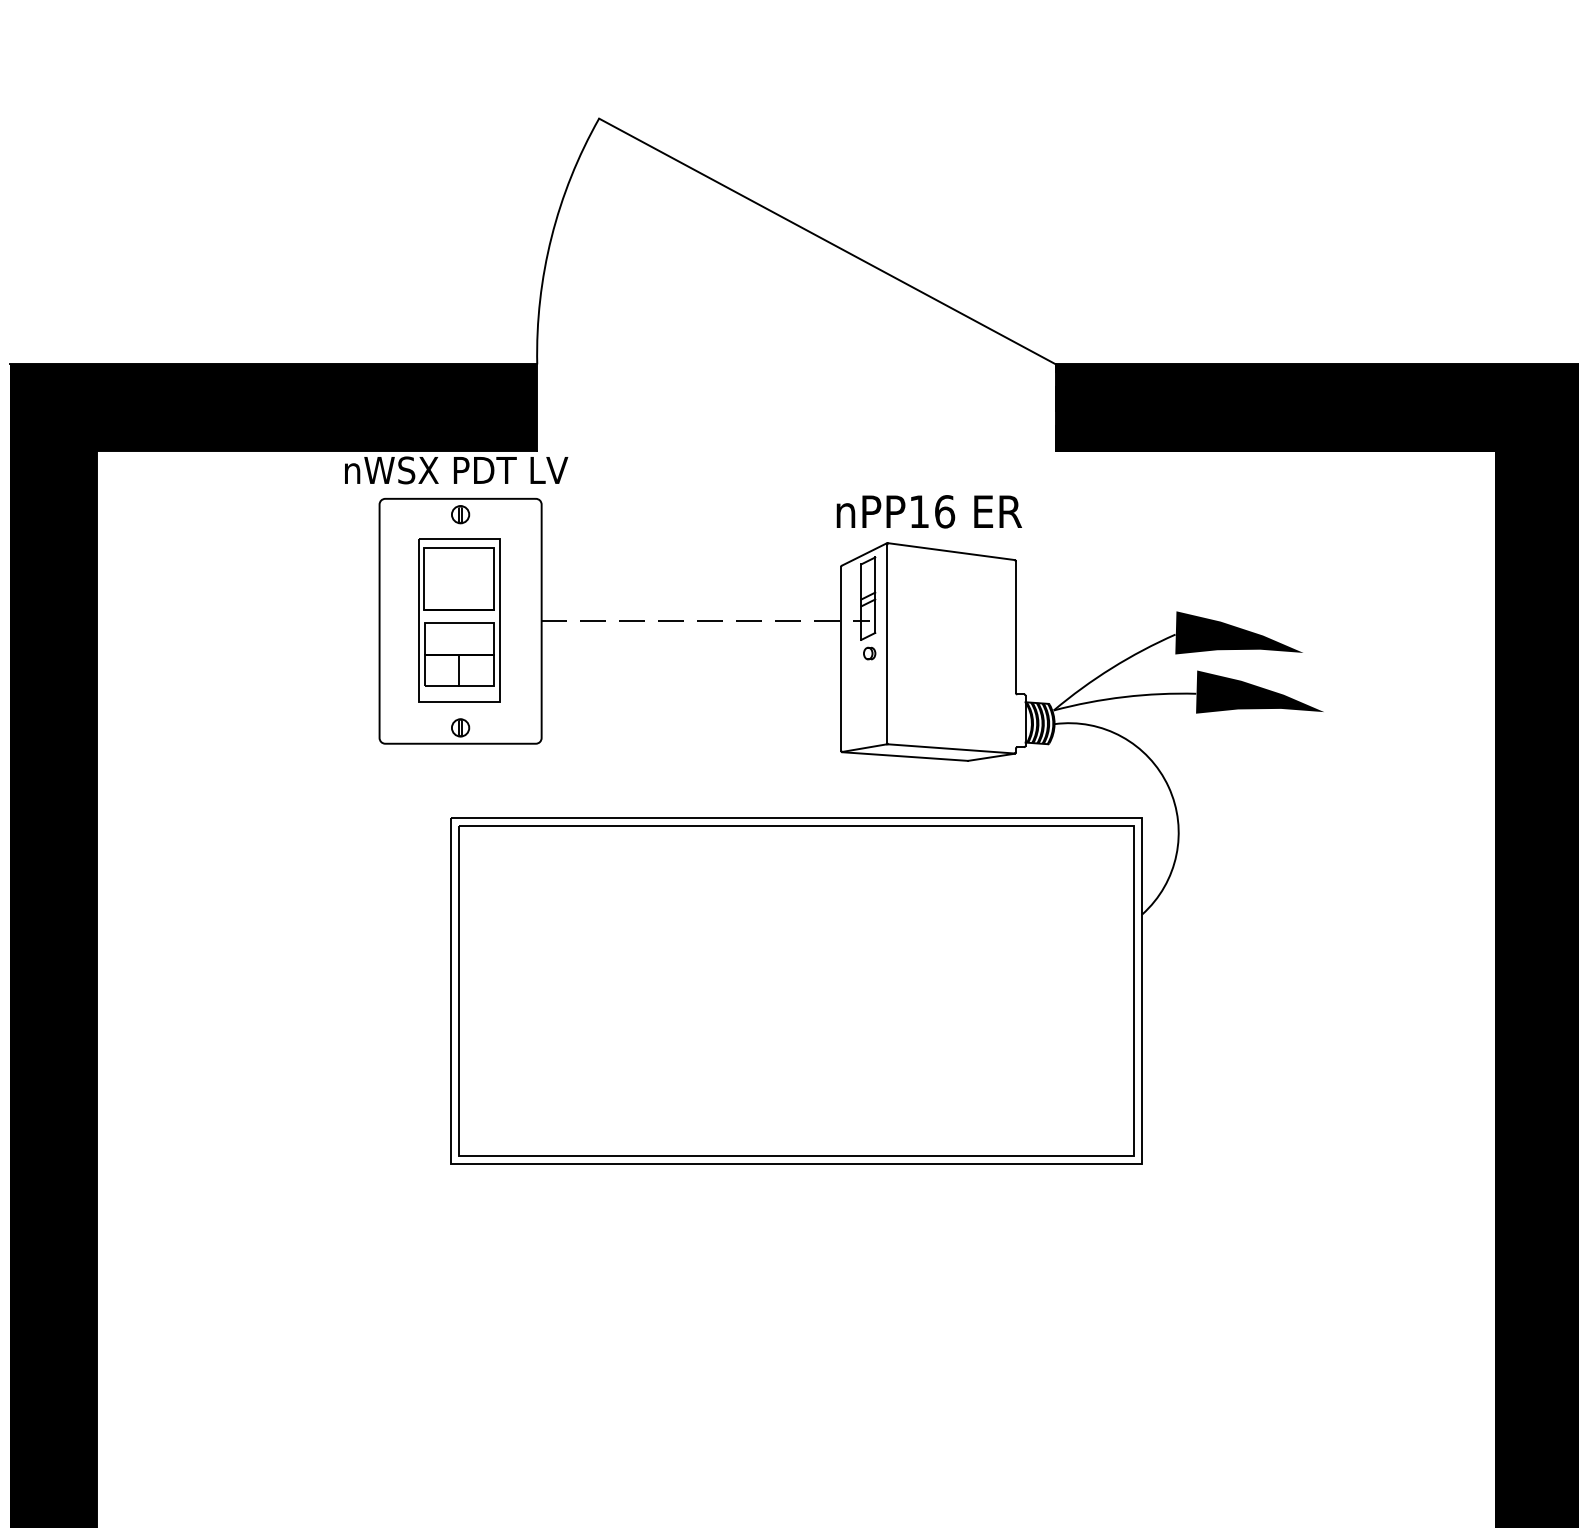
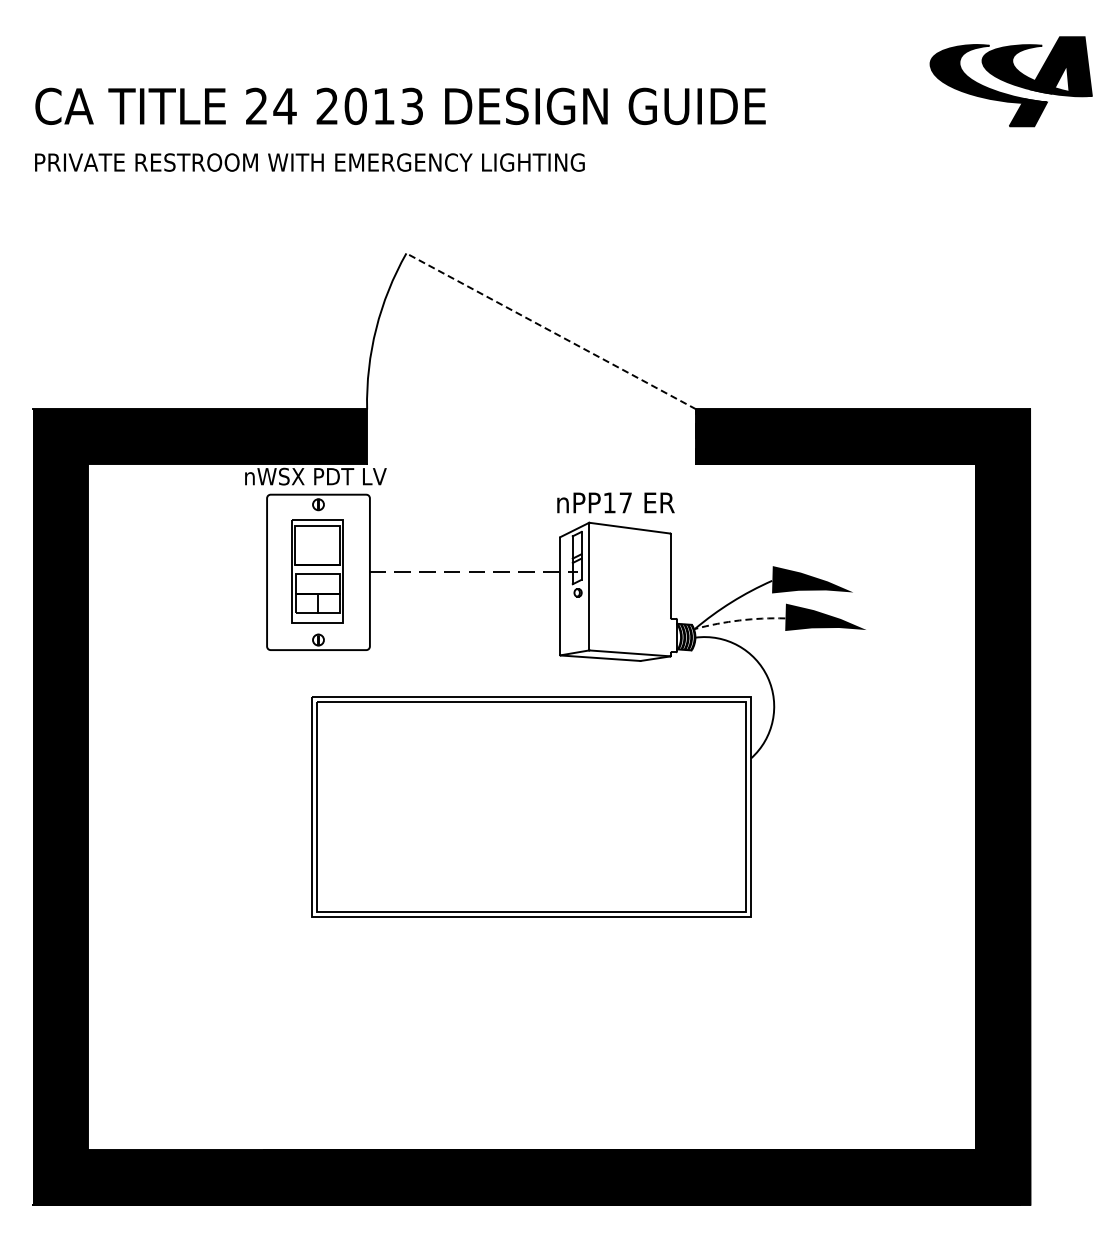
line: (827, 241) -> (551, 331), solid -> dashed
text: (944, 511) -> (625, 502), nPP16 -> nPP17
arc: (1124, 697) -> (739, 620), solid -> dashed

